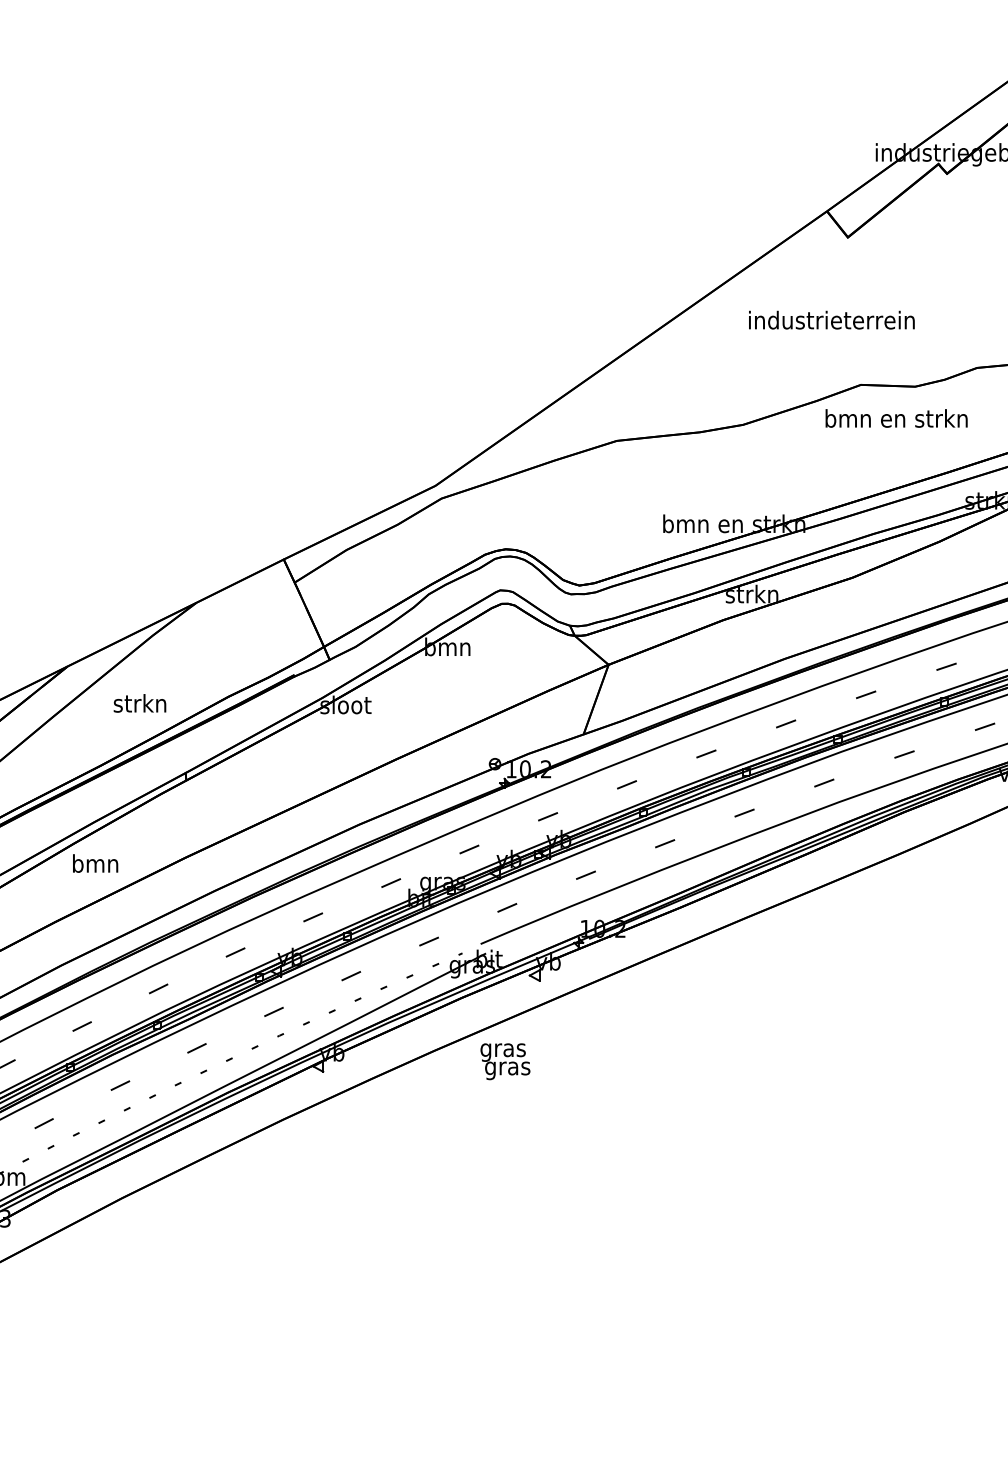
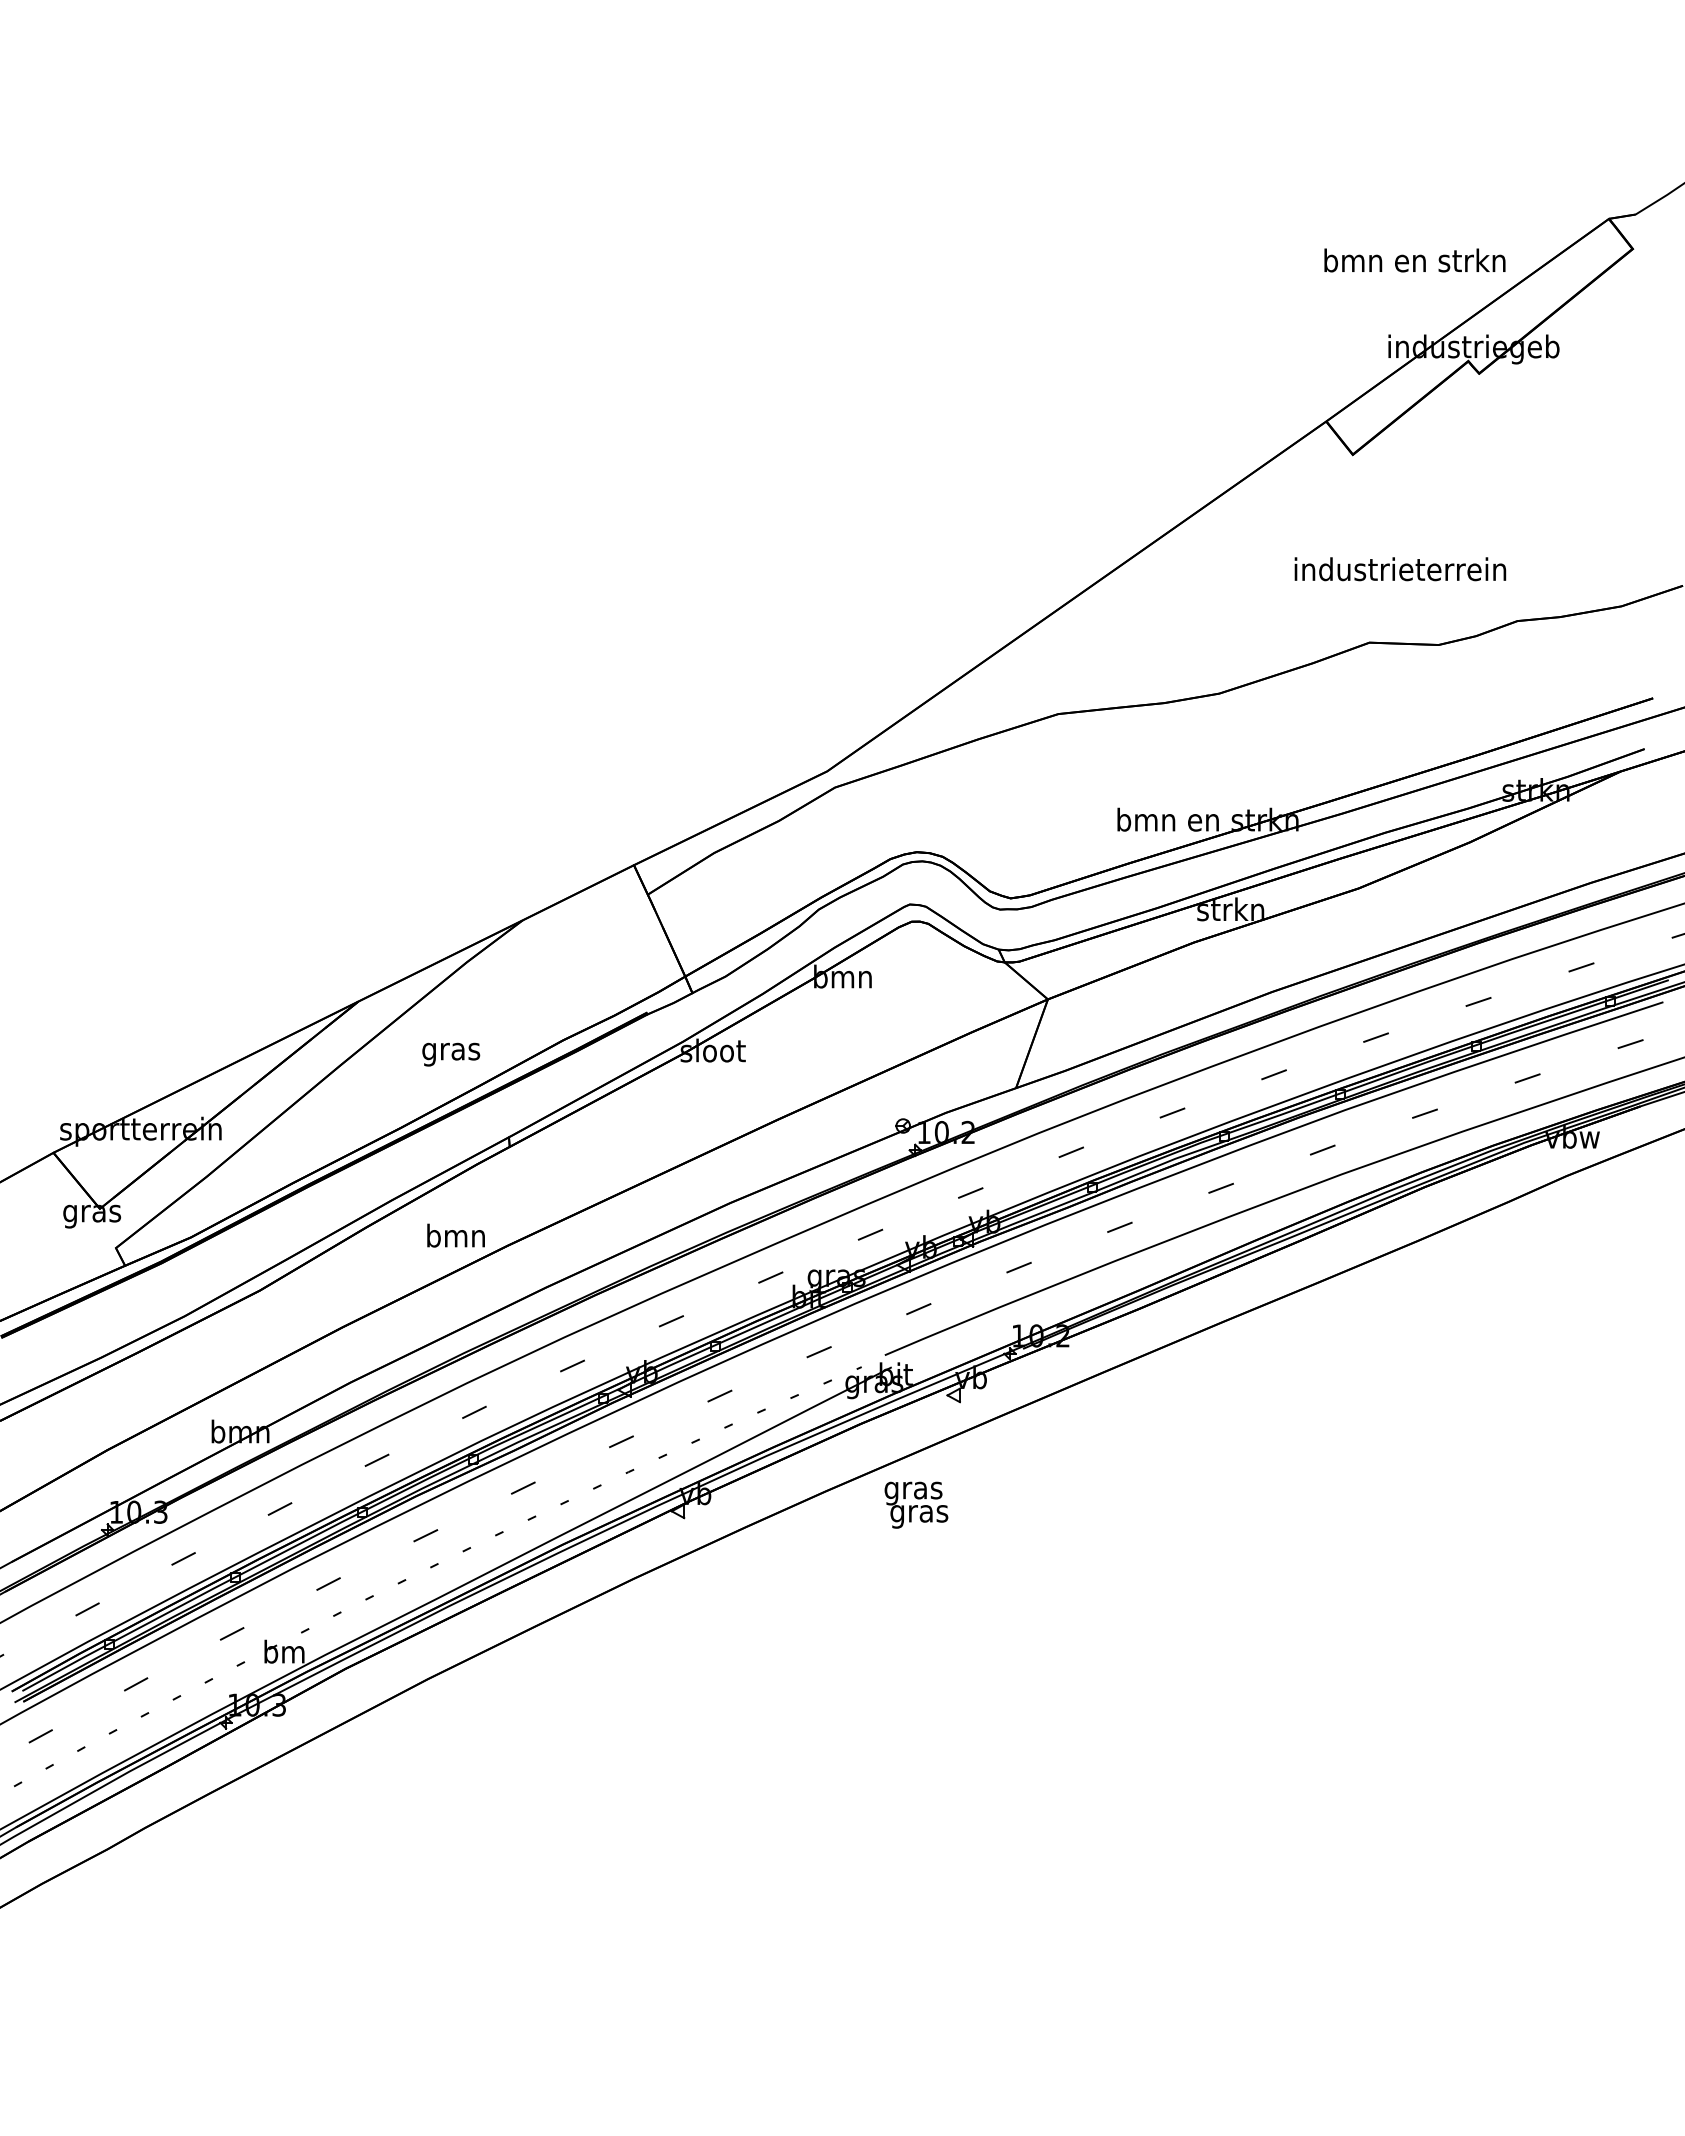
text: (831, 320) -> (1400, 569), moved
text: (896, 418) -> (1414, 260), moved
text: (139, 705) -> (450, 1051), strkn -> gras
text: (95, 863) -> (455, 1235), moved

